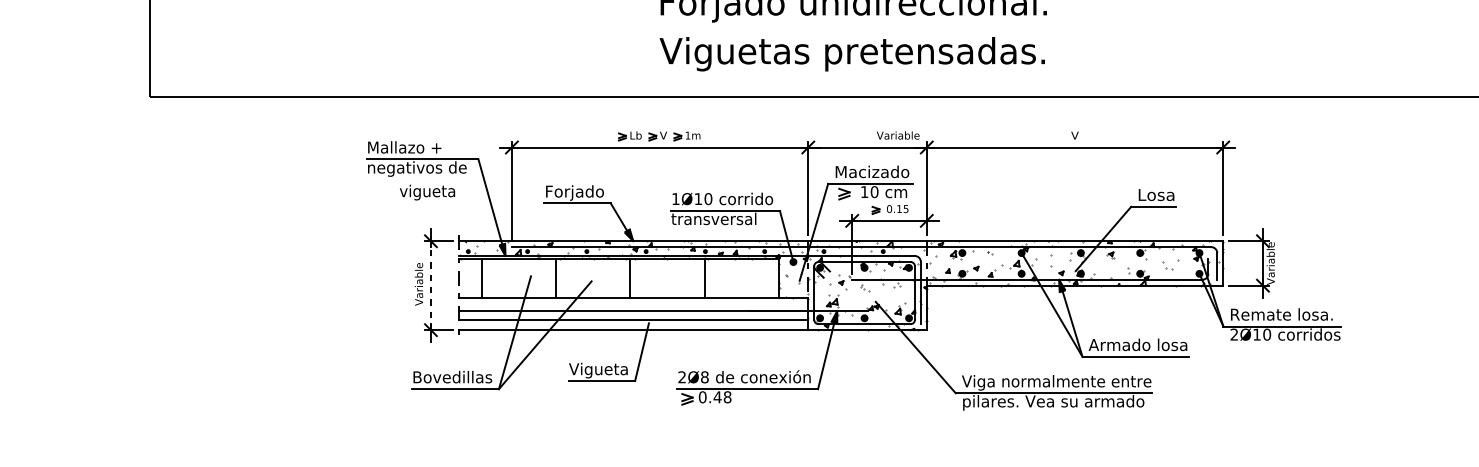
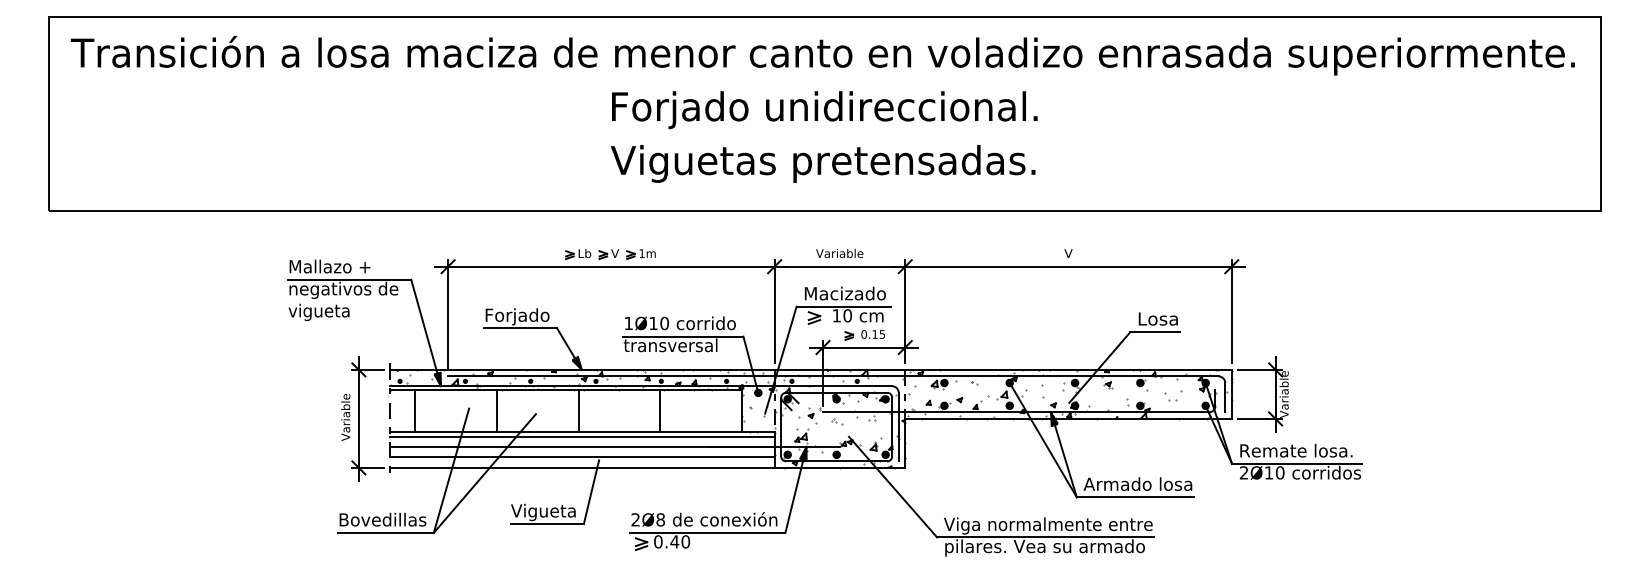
text: (898, 134) -> (839, 252), moved
text: (426, 191) -> (318, 311), moved
line: (430, 285) -> (358, 418), dashed -> solid
line: (633, 301) -> (582, 436), added
text: (727, 396) -> (685, 541), 0.48 -> 0.40

